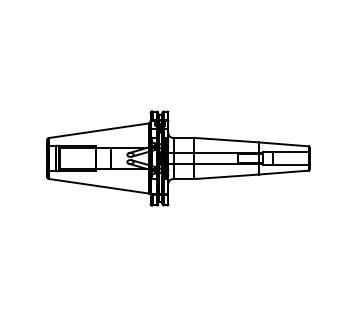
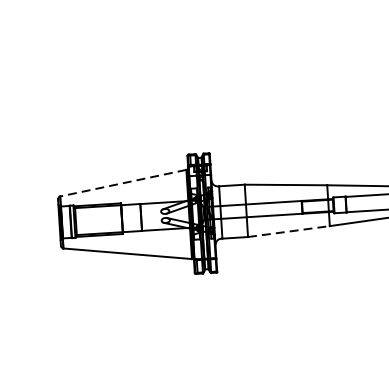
line: (99, 130) -> (123, 182), solid -> dashed
line: (227, 176) -> (290, 231), solid -> dashed

